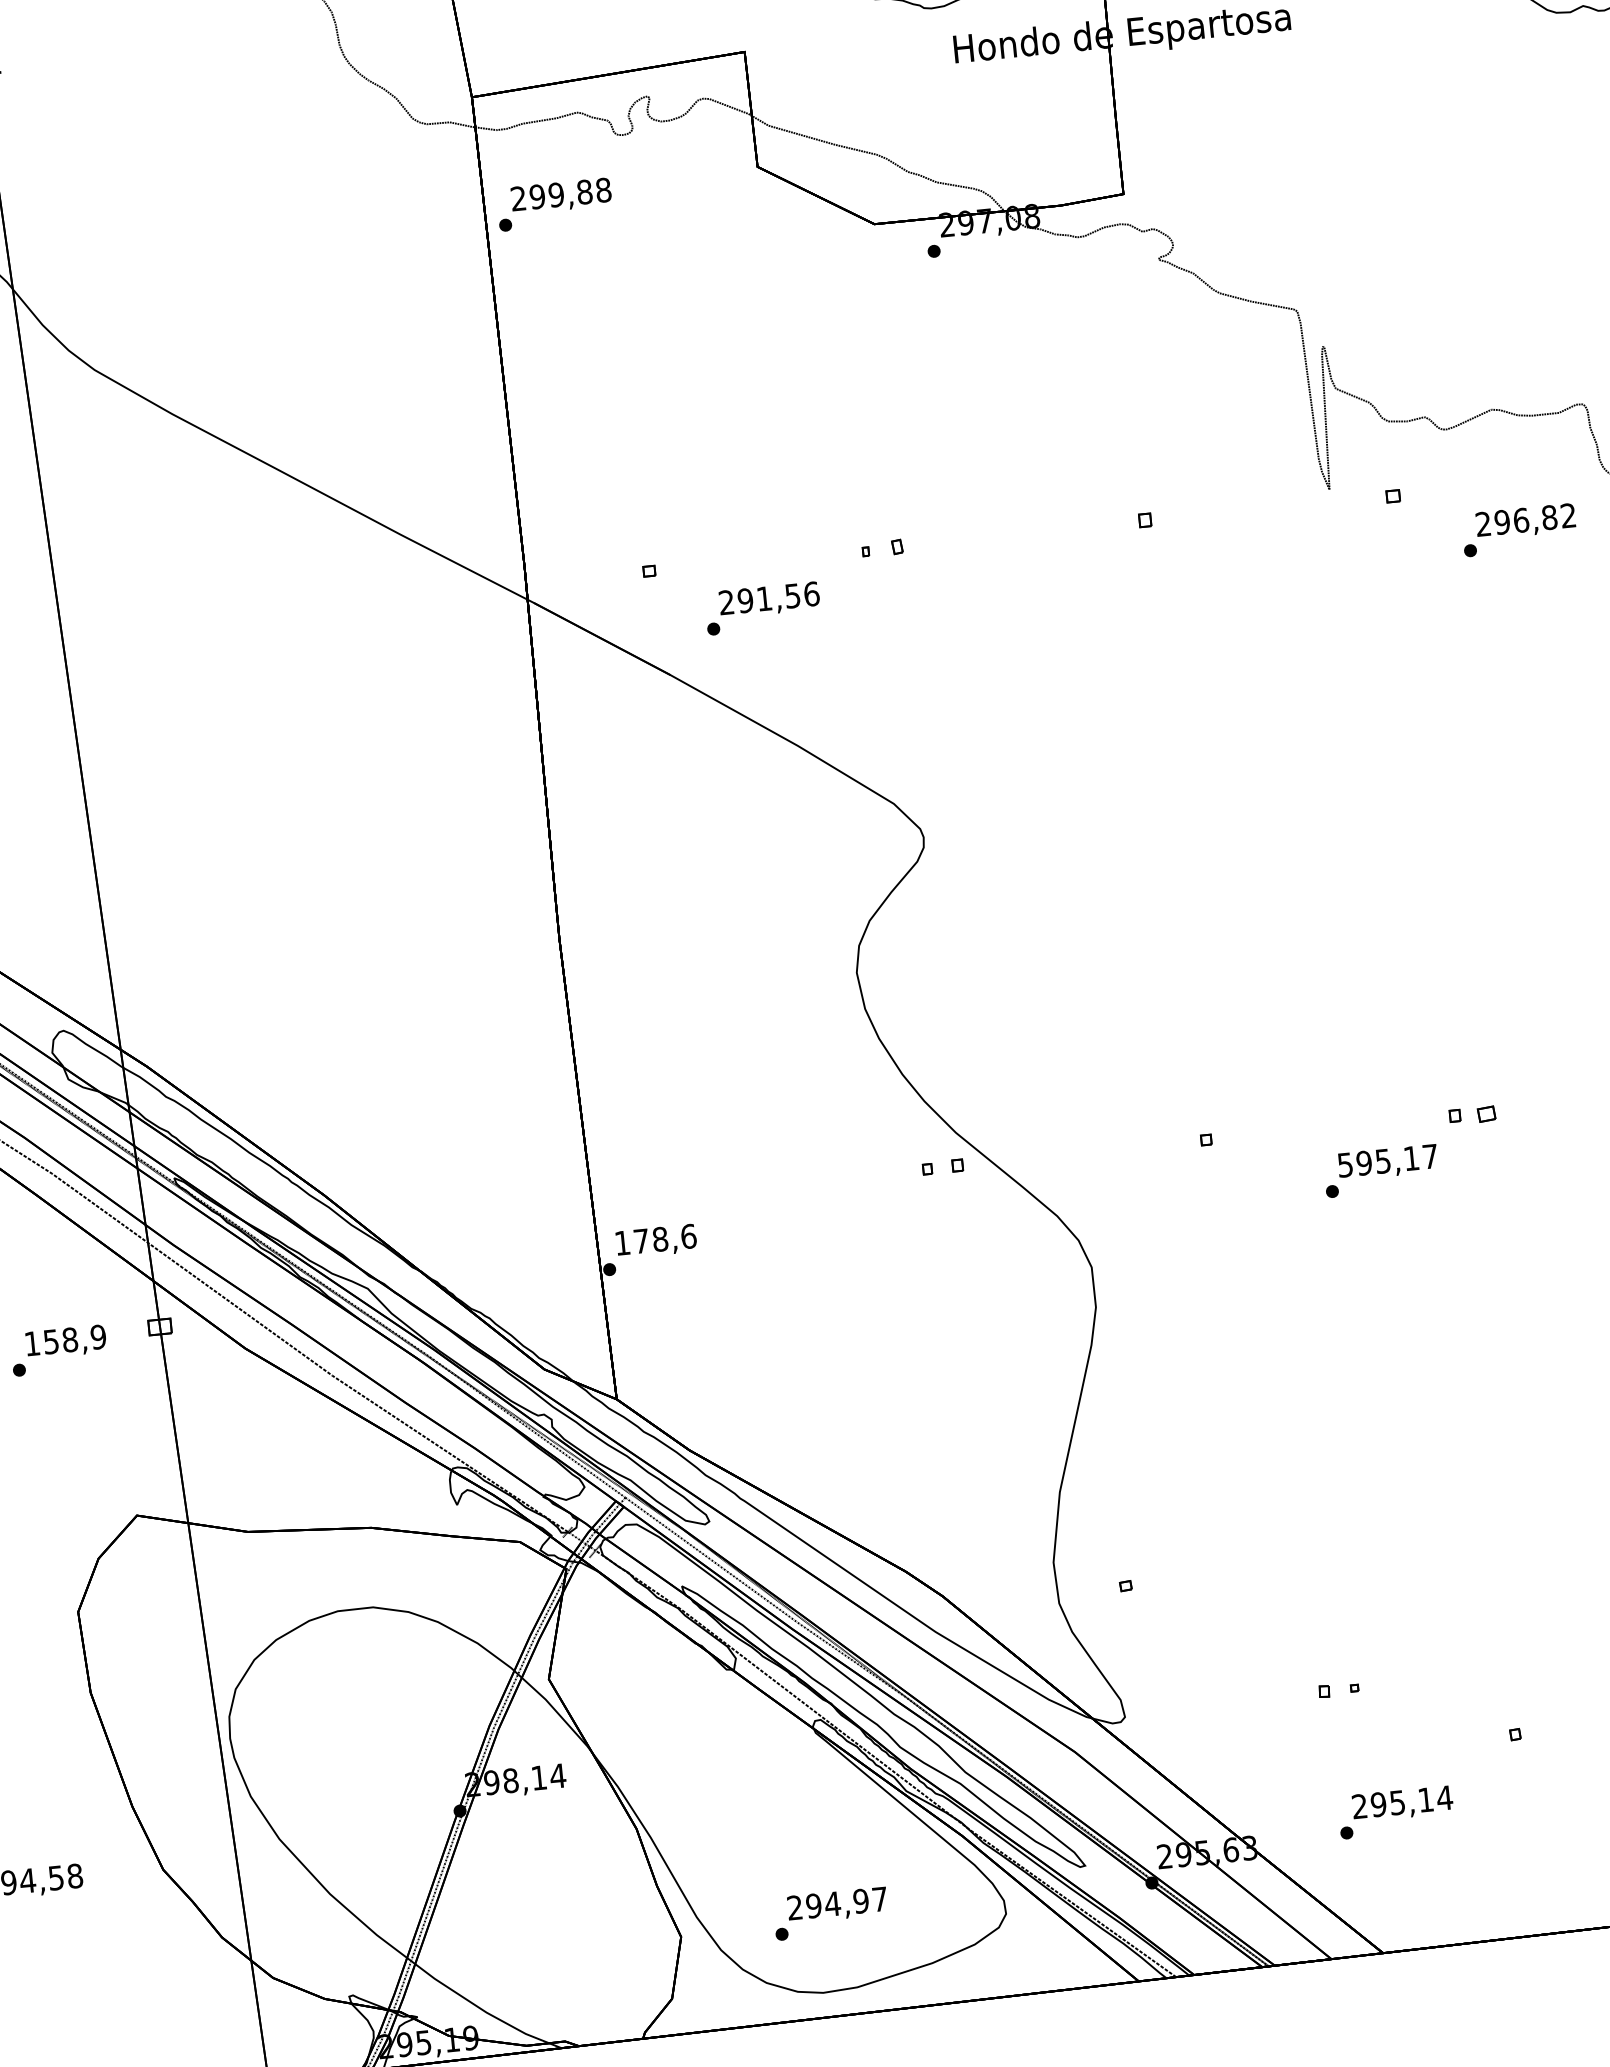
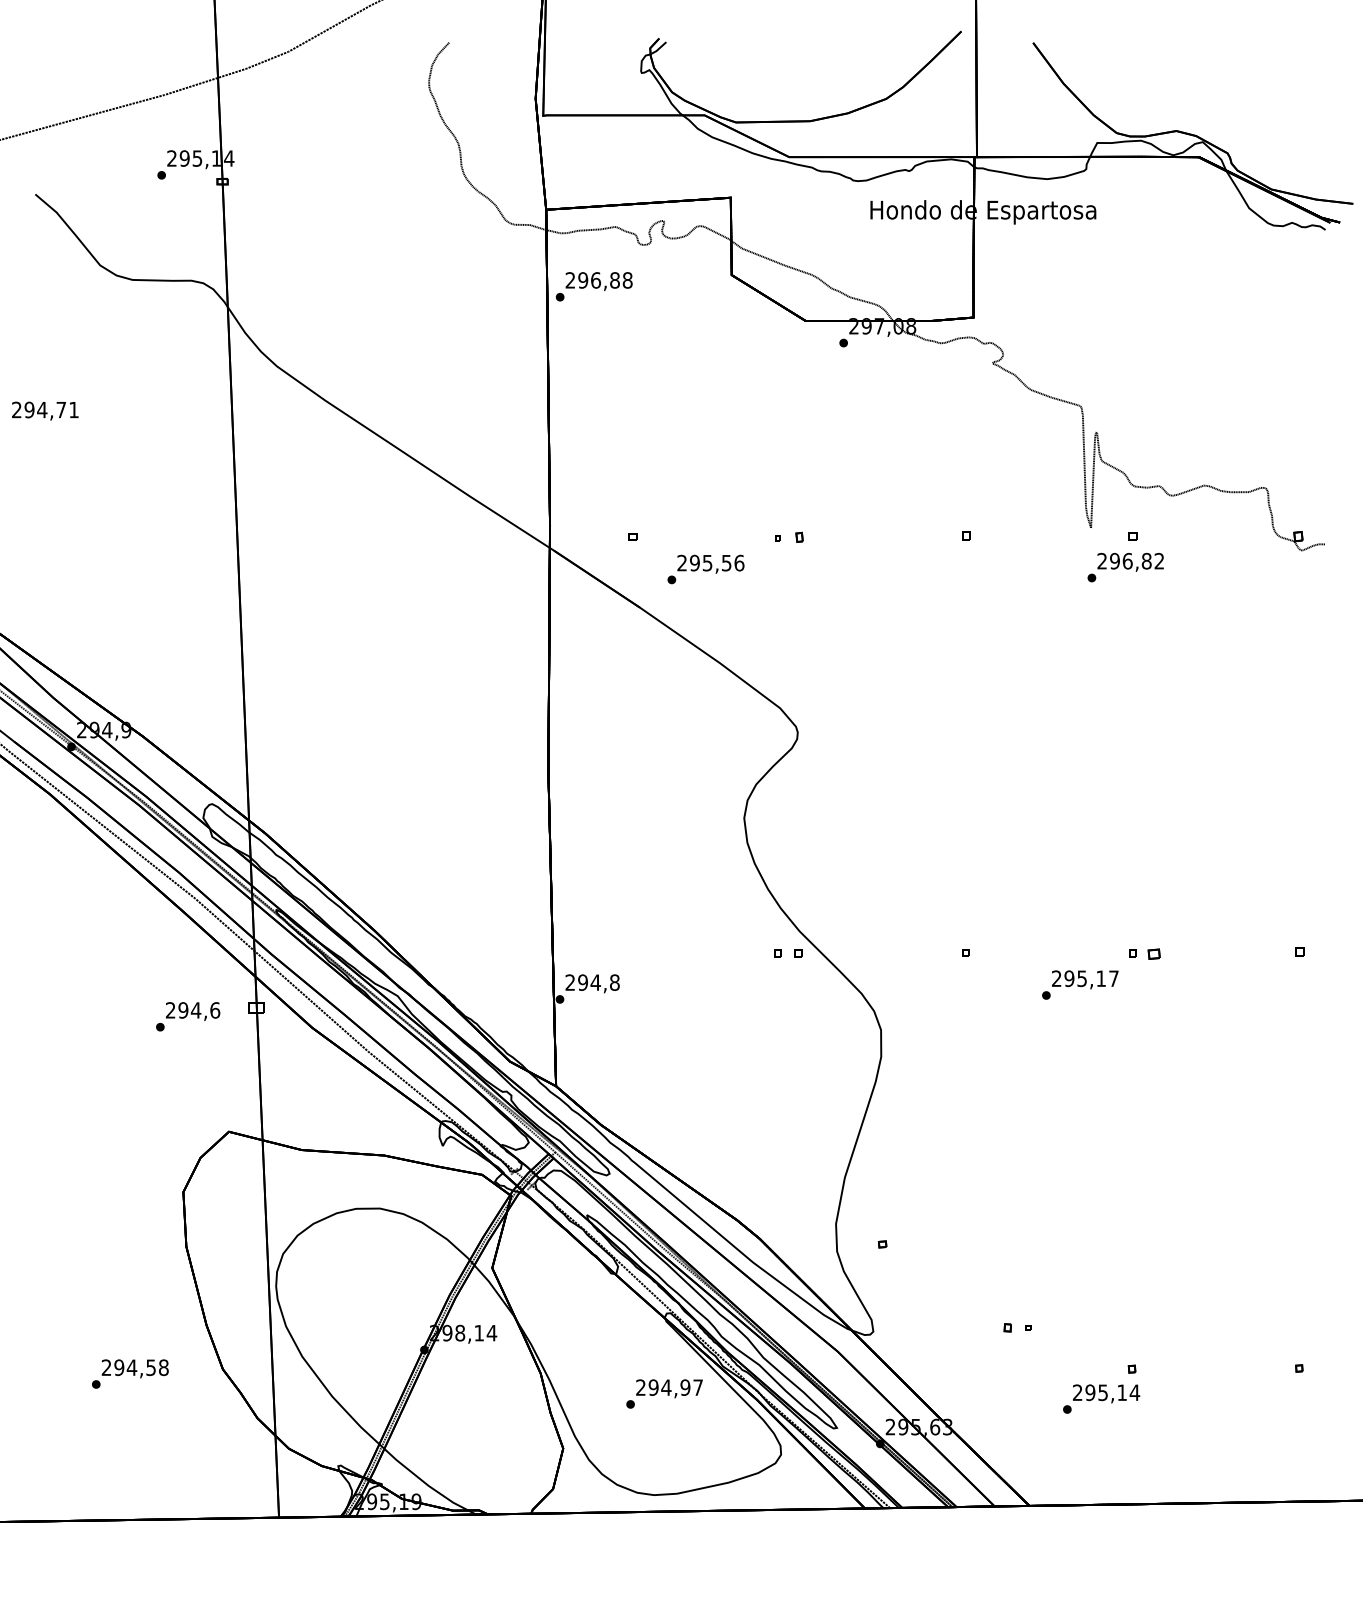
text: (557, 194) -> (596, 280), 299,88 -> 296,88
text: (1518, 530) -> (1125, 567), moved
text: (764, 599) -> (707, 563), 291,56 -> 295,56
text: (1344, 1164) -> (1056, 978), 595,17 -> 295,17
text: (655, 1239) -> (592, 982), 178,6 -> 294,8
text: (64, 1340) -> (192, 1010), 158,9 -> 294,6
text: (1396, 1811) -> (1101, 1398), moved
text: (830, 1913) -> (664, 1393), moved

